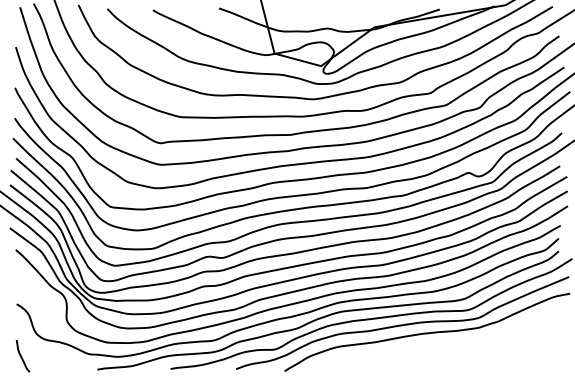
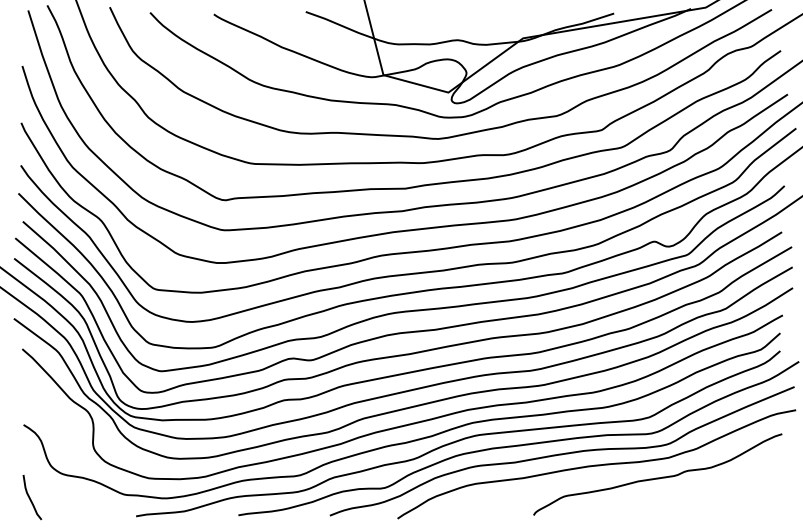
curve: (470, 341) -> (657, 477), added

